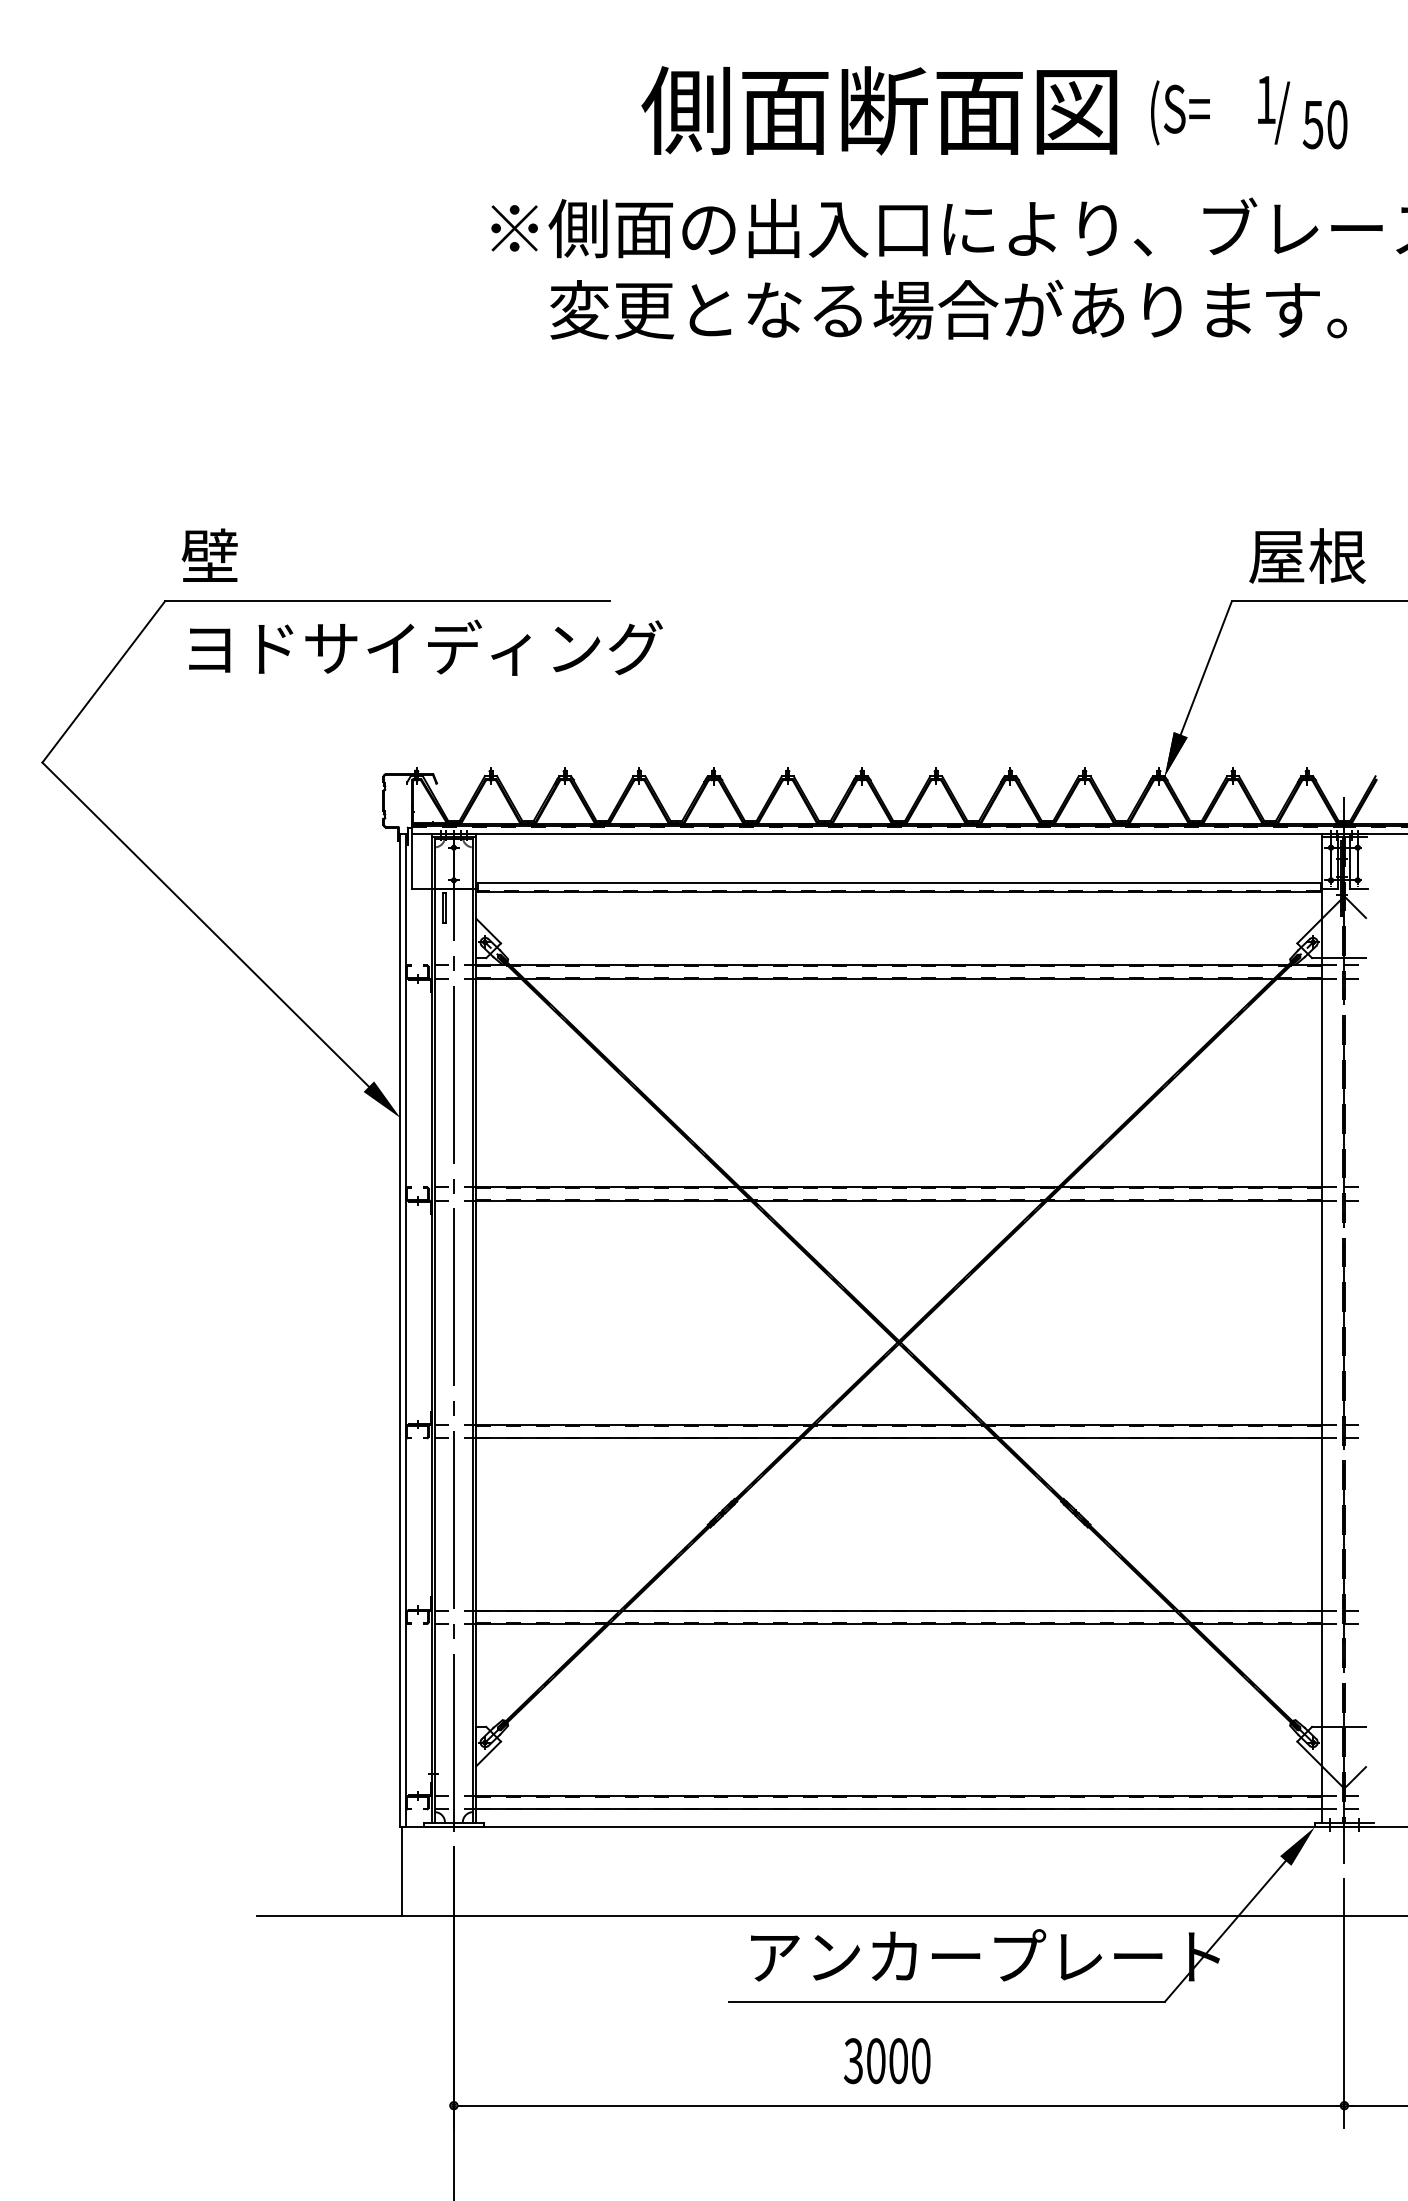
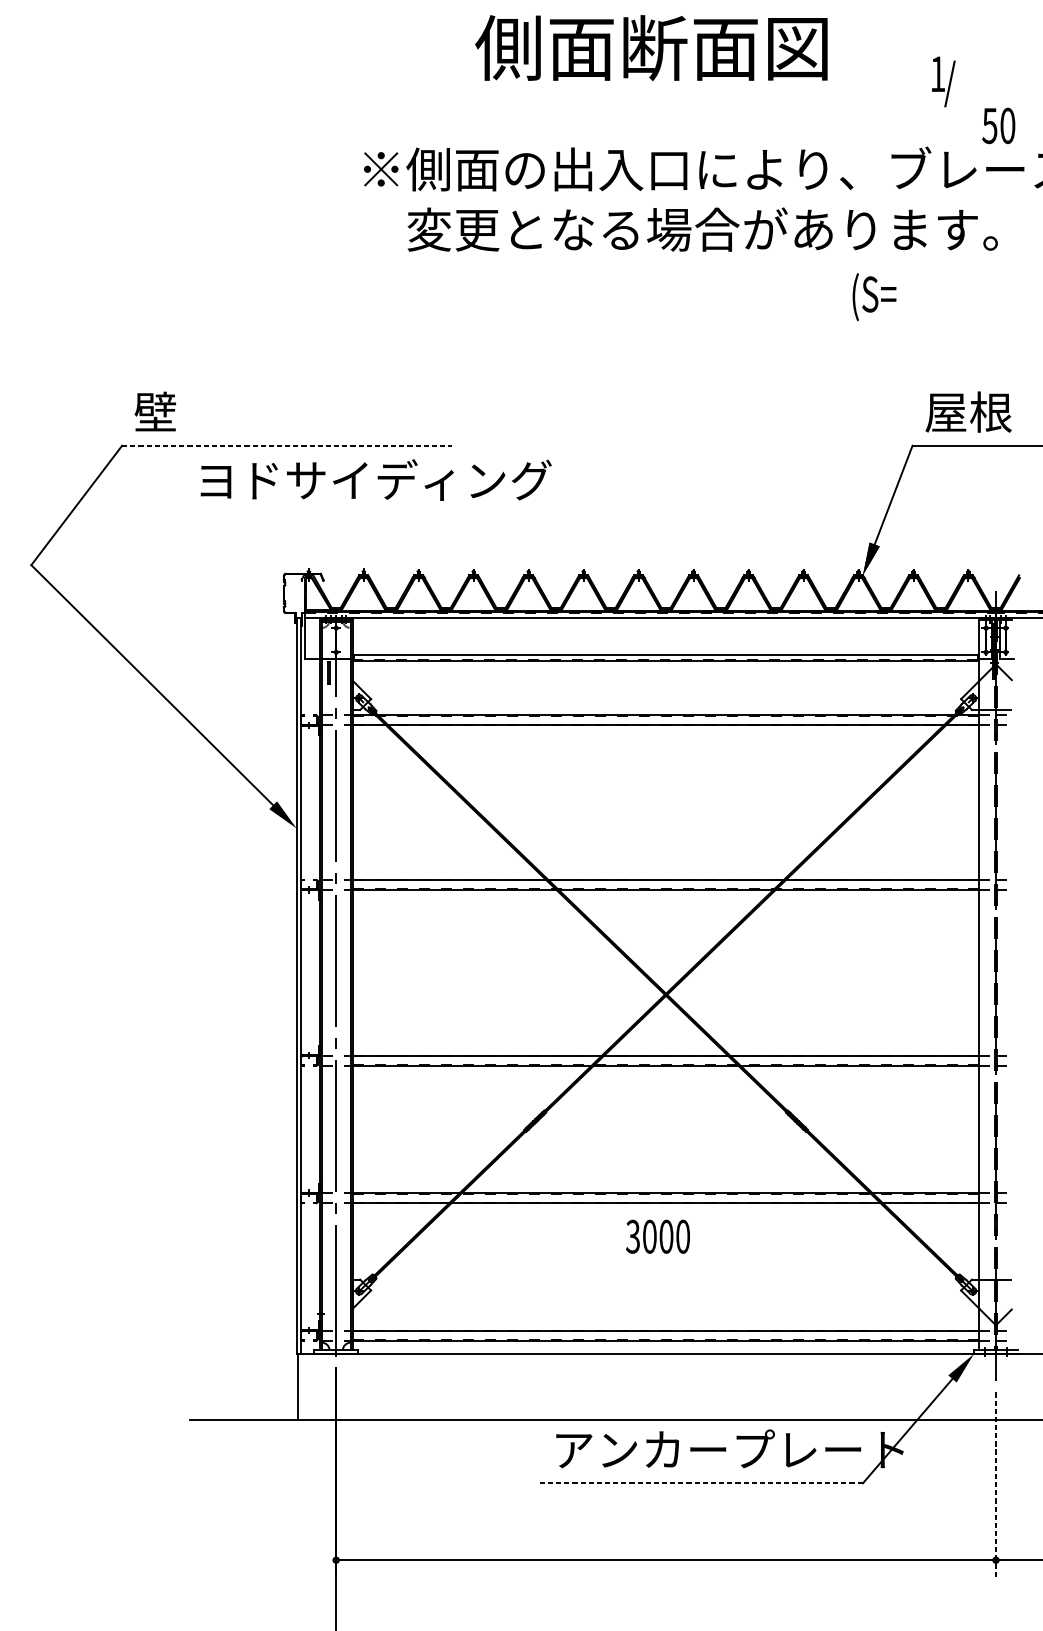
text: (879, 110) -> (651, 47), moved
text: (1180, 112) -> (874, 296), moved
text: (1324, 124) -> (998, 125), moved
line: (387, 601) -> (287, 445), solid -> dashed
text: (425, 647) -> (375, 479), moved
line: (947, 2001) -> (701, 1483), solid -> dashed
line: (1344, 2004) -> (996, 1485), solid -> dashed
text: (887, 2061) -> (658, 1237), moved

